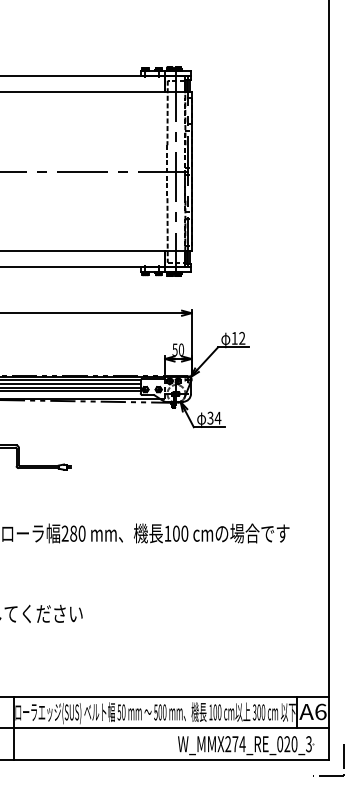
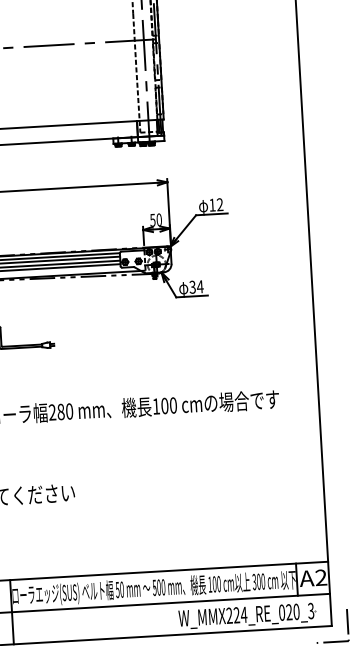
text: (320, 711) -> (320, 577), A6 -> A2
text: (235, 744) -> (236, 615), W_MMX274_RE_020_3 -> W_MMX224_RE_020_3

